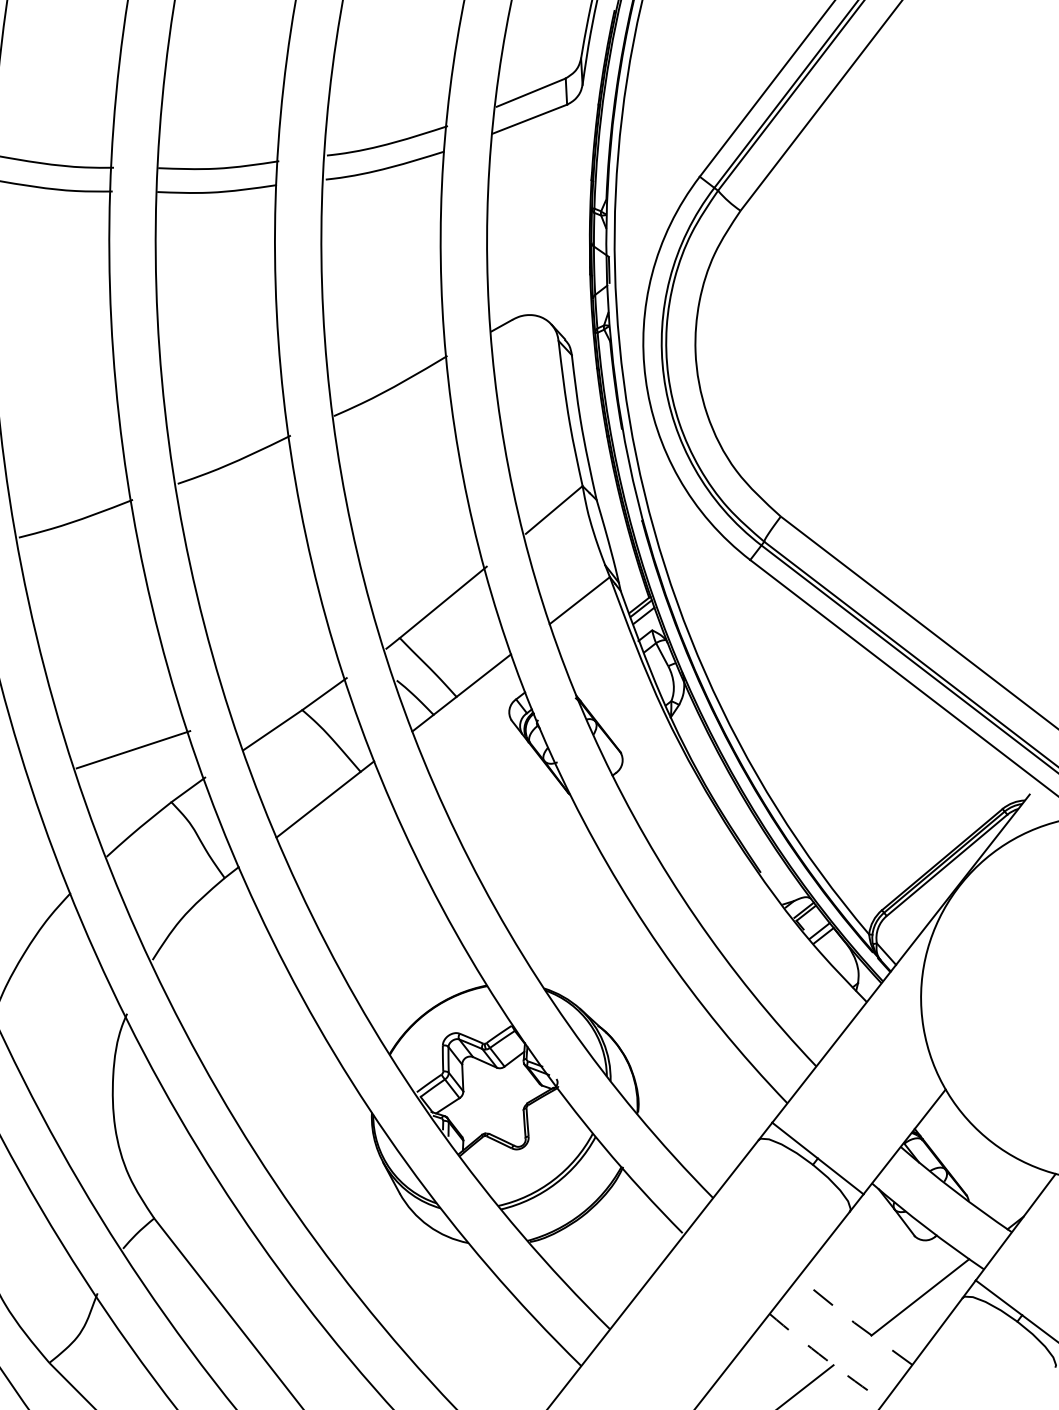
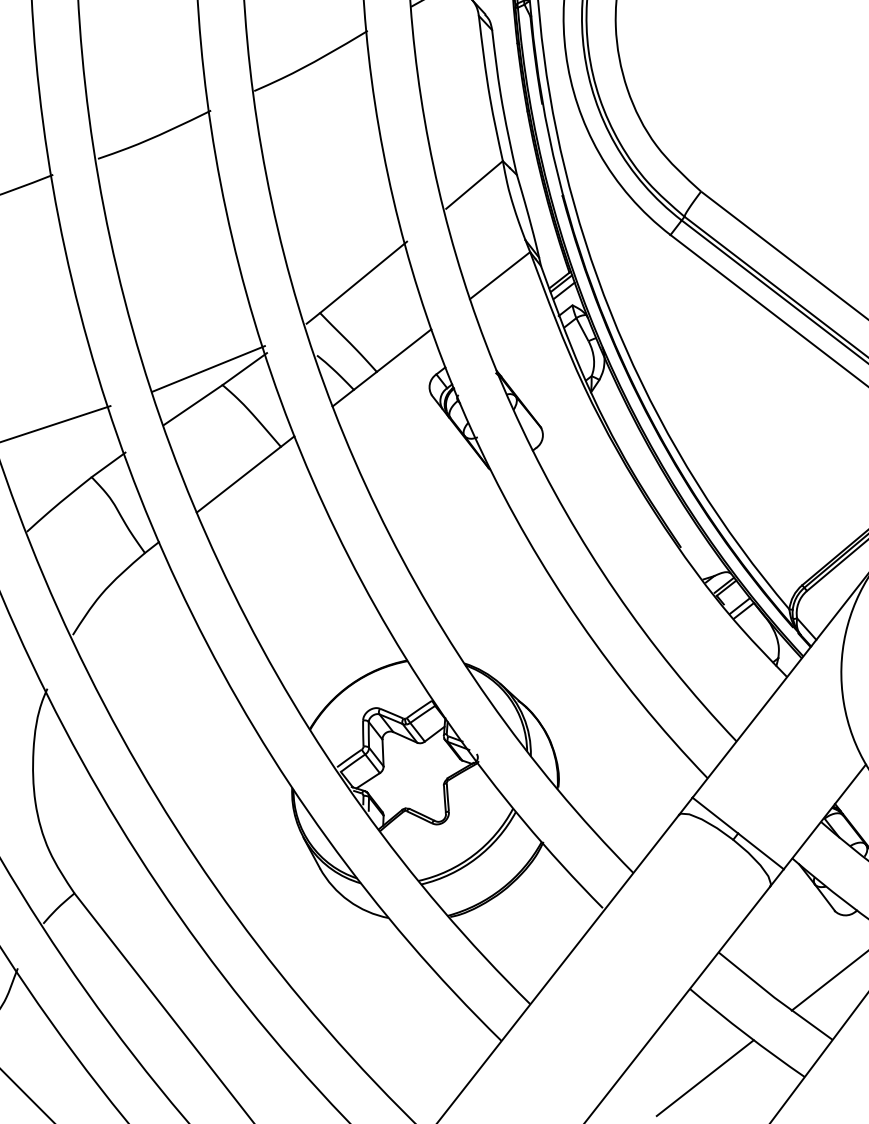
line: (288, 693) -> (208, 368), added
line: (854, 1322) -> (774, 997), dashed -> solid
arc: (825, 1359) -> (745, 1034), dashed -> solid

